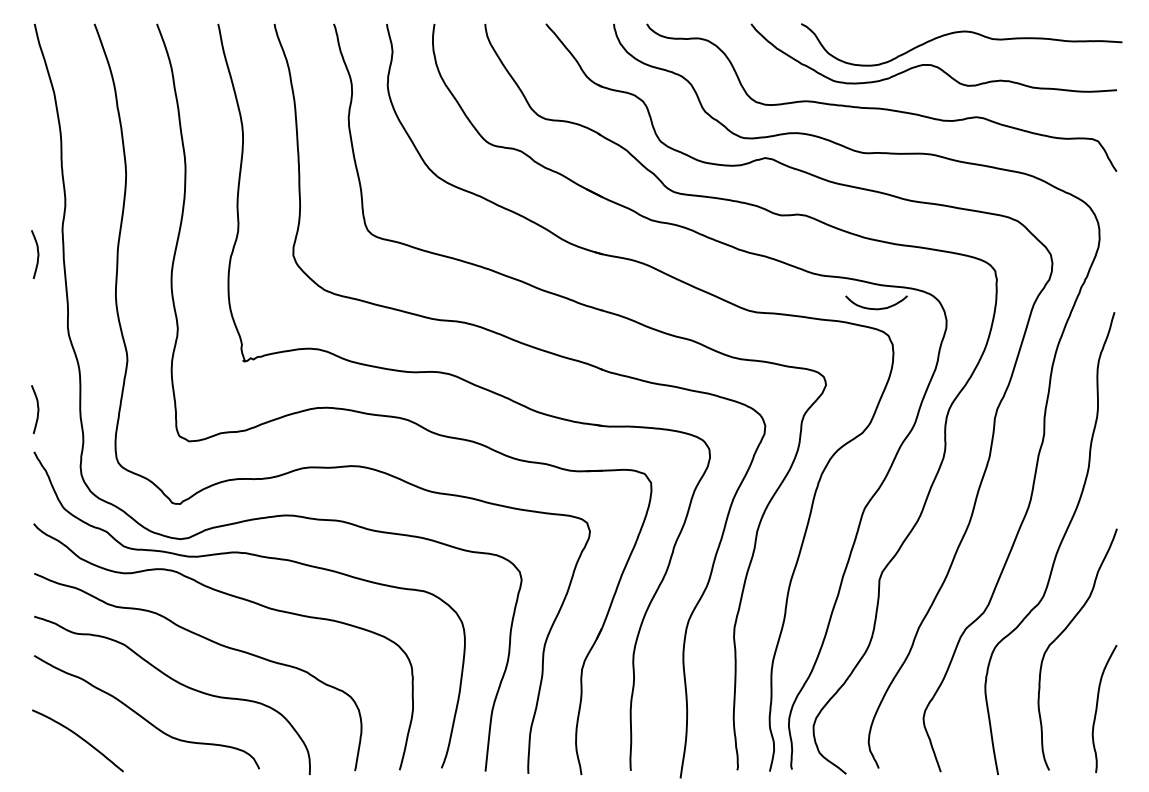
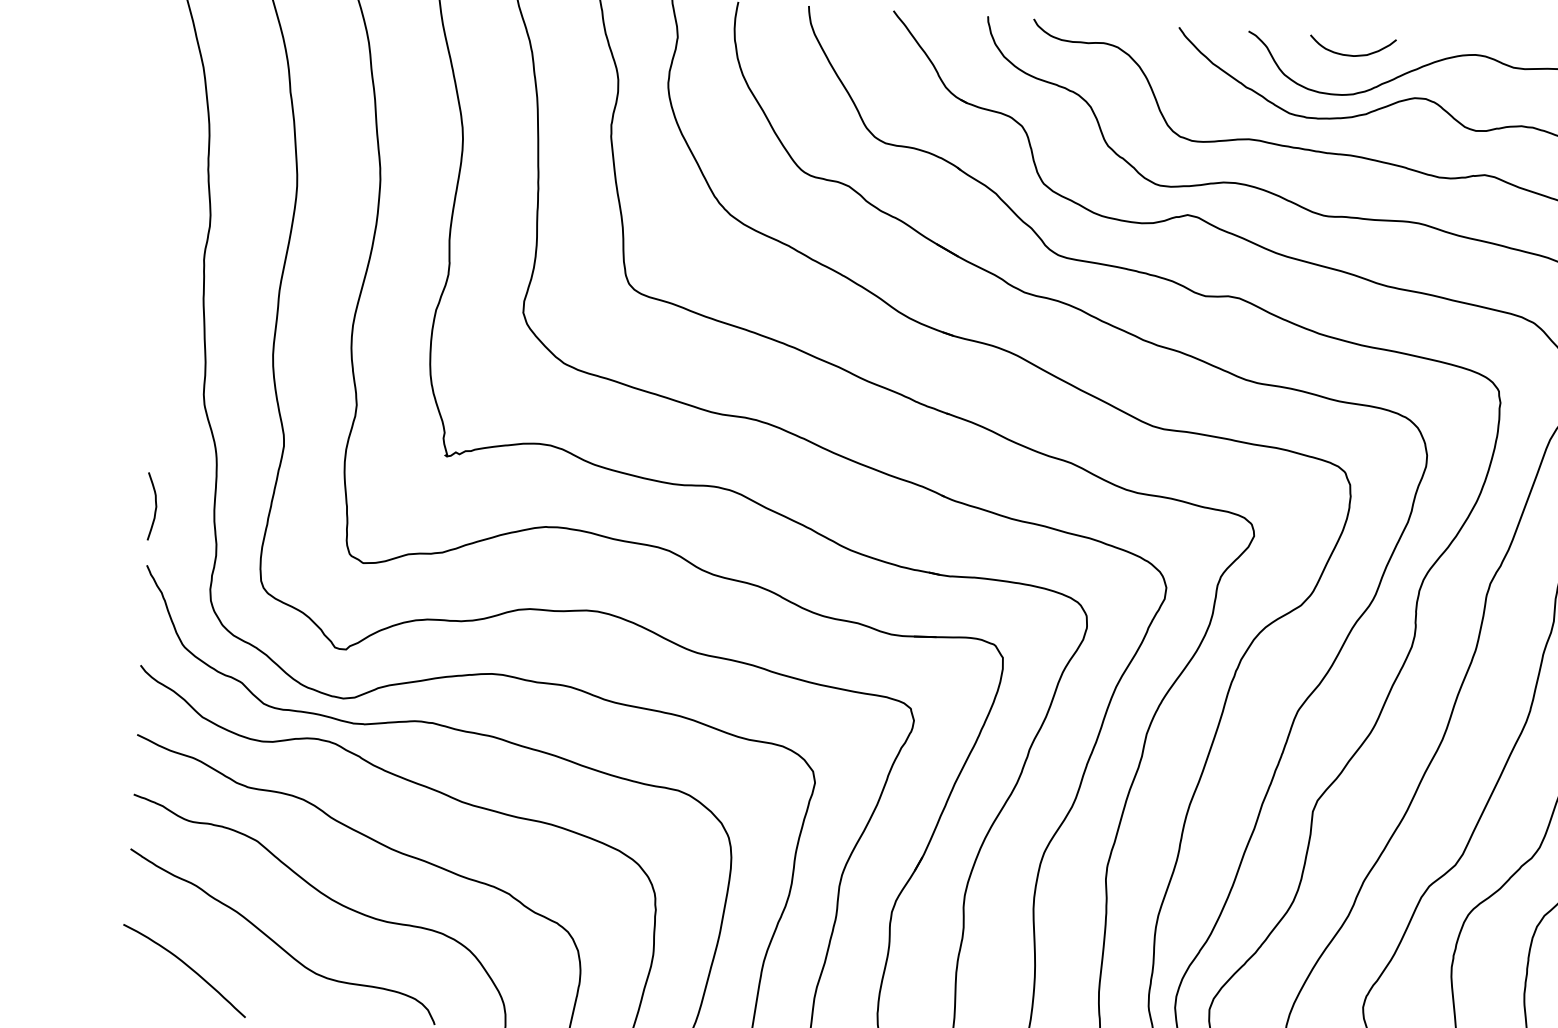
curve: (37, 254) -> (167, 290), removed
curve: (876, 308) -> (1352, 54), moved

